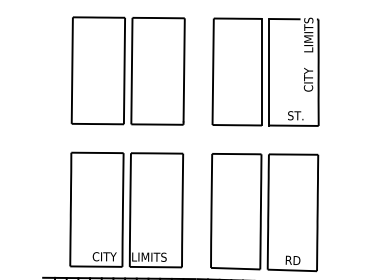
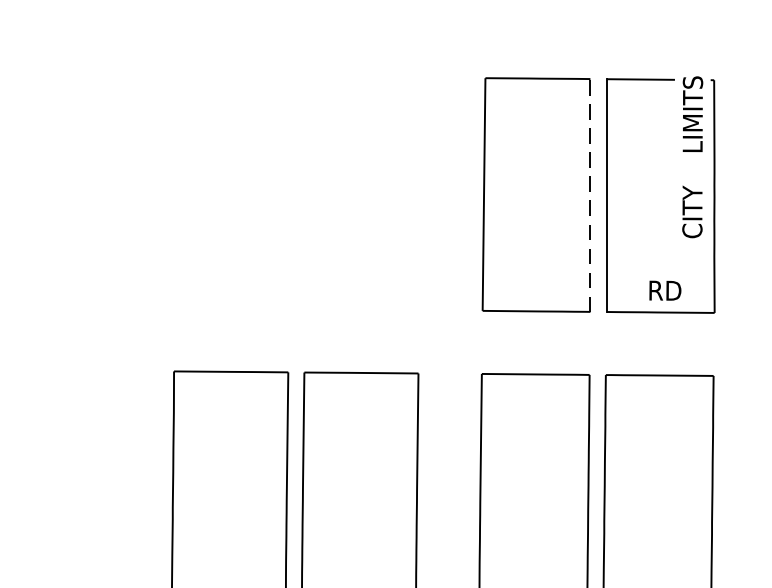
part: (127, 70) -> (296, 191), removed
line: (261, 71) -> (589, 193), solid -> dashed
text: (295, 115) -> (663, 290), ST. -> RD

